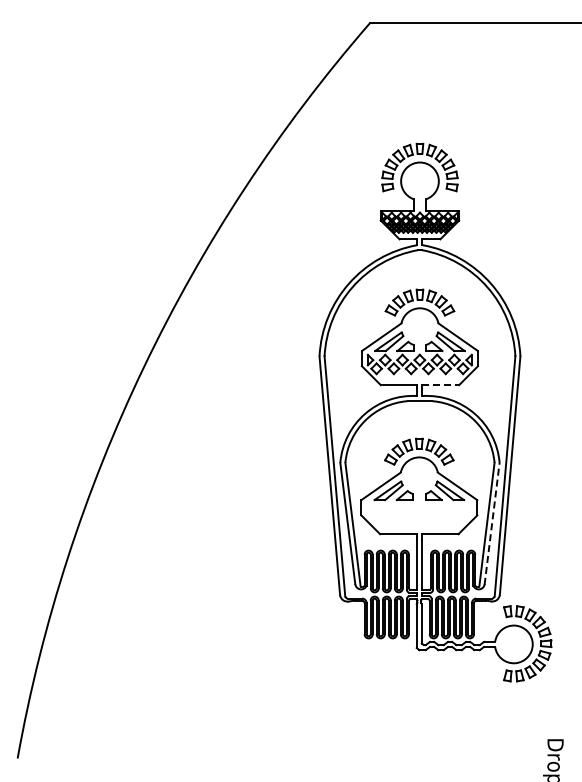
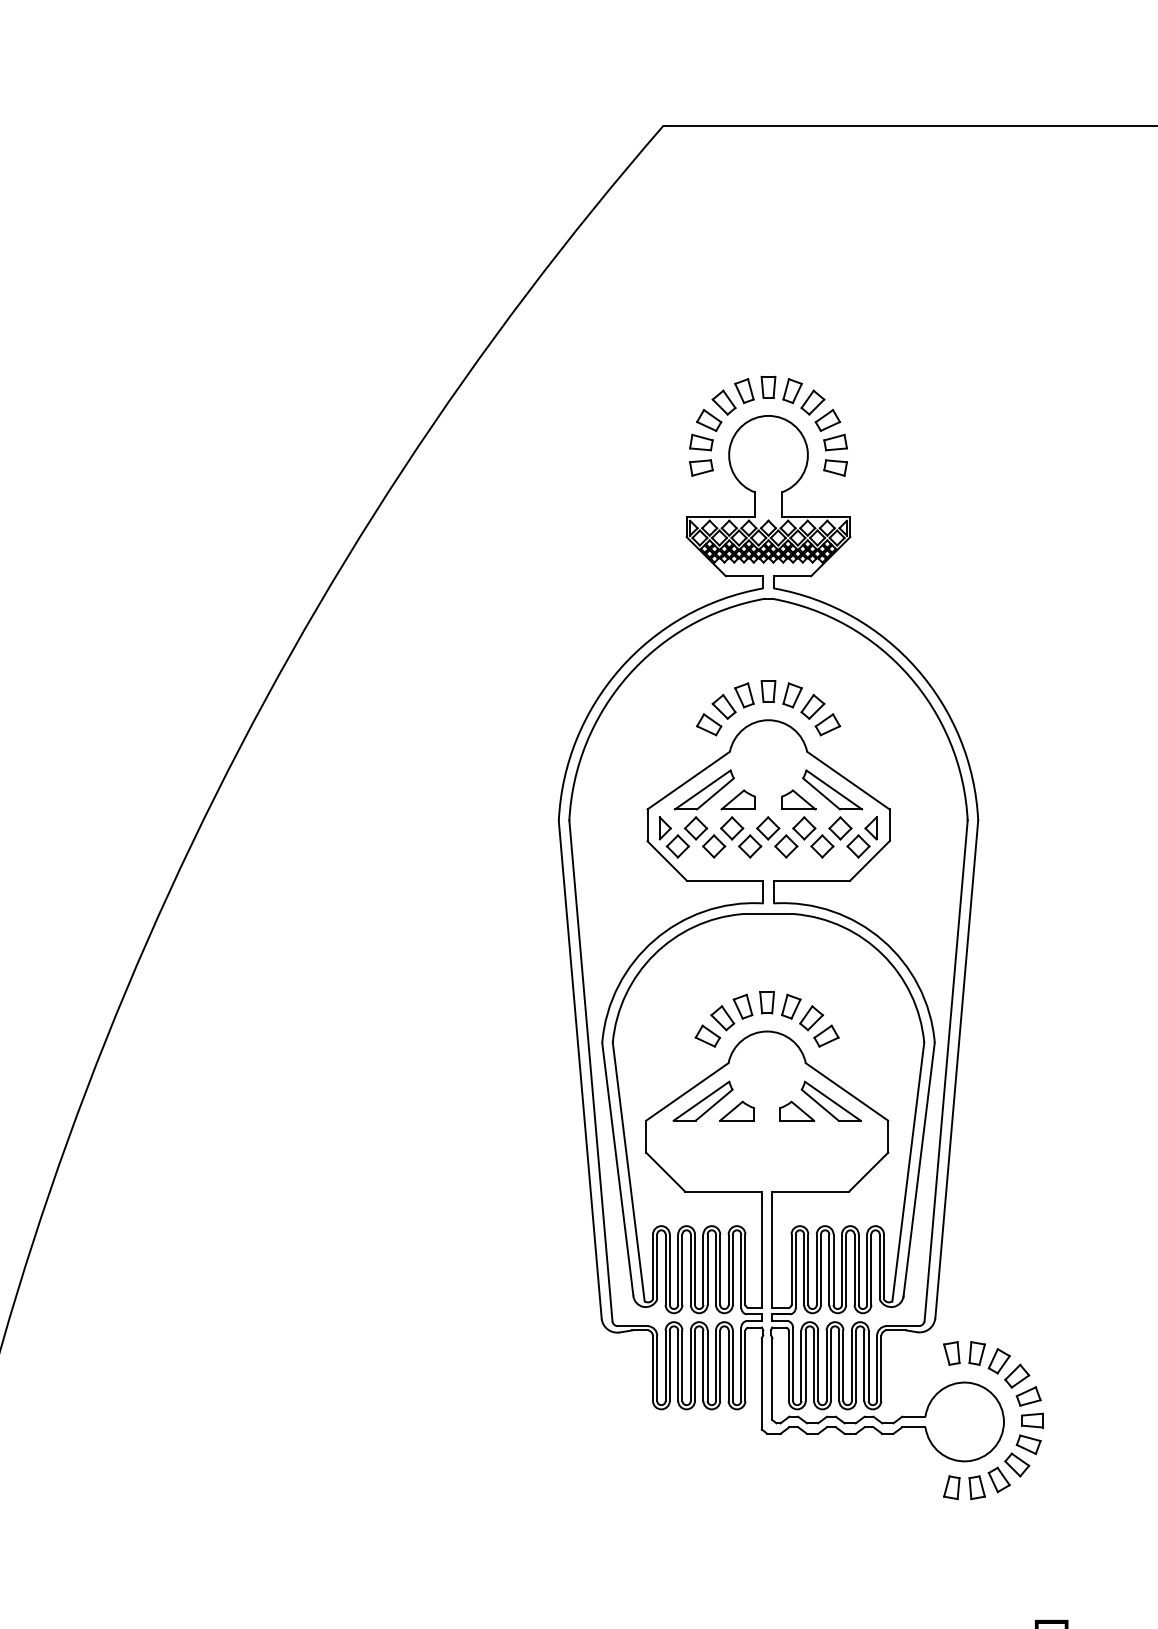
line: (441, 385) -> (813, 881), dashed -> solid
line: (492, 523) -> (919, 1169), dashed -> solid

